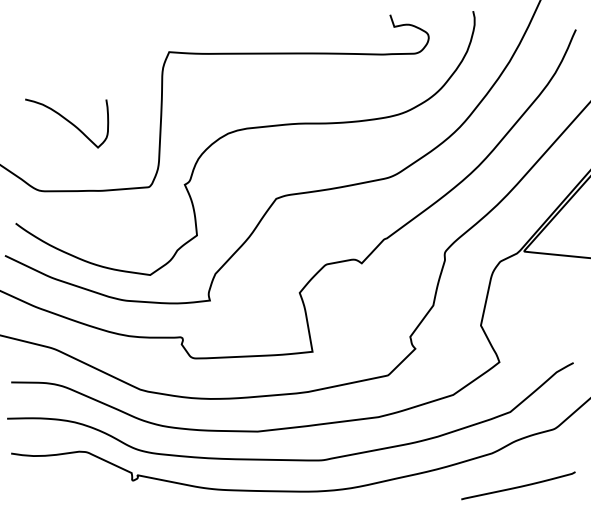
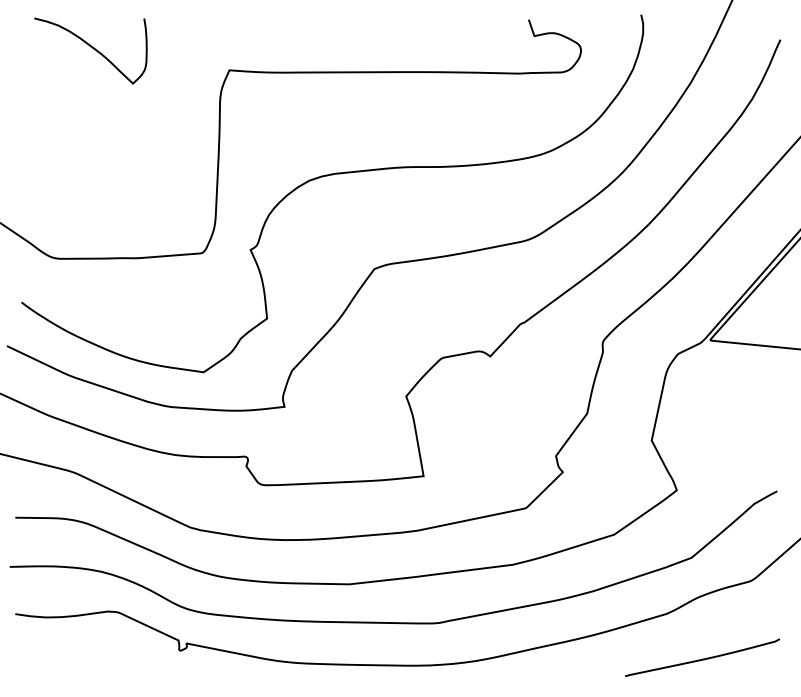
curve: (68, 121) -> (92, 48), moved

